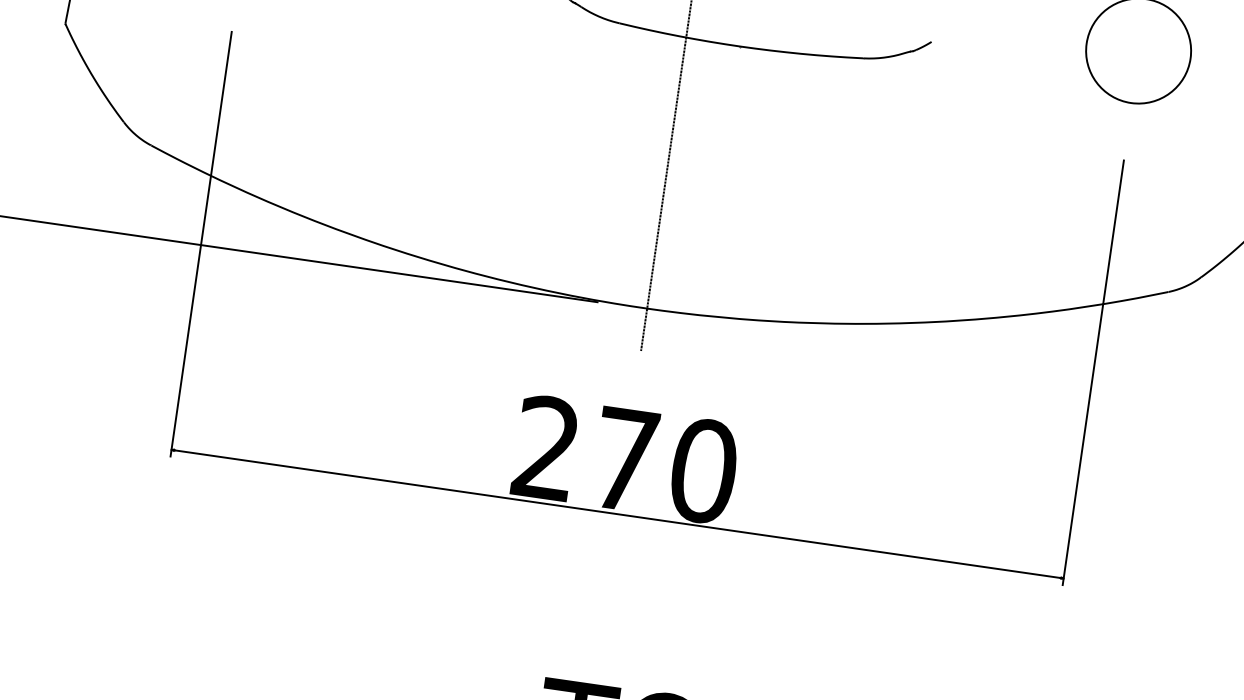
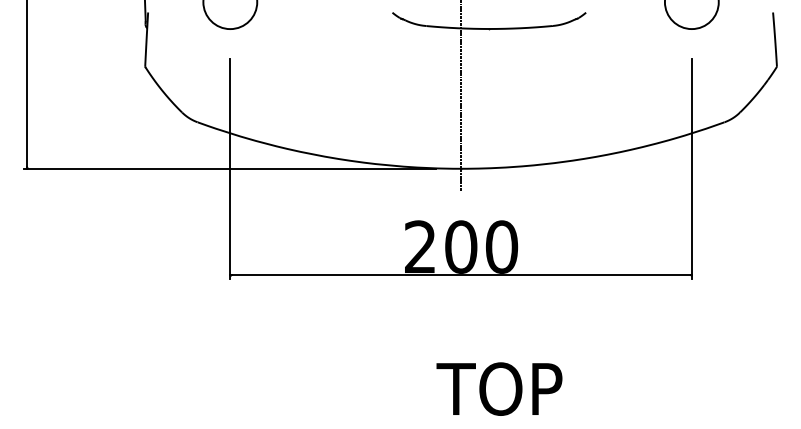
text: (625, 458) -> (461, 246), 270 -> 200

